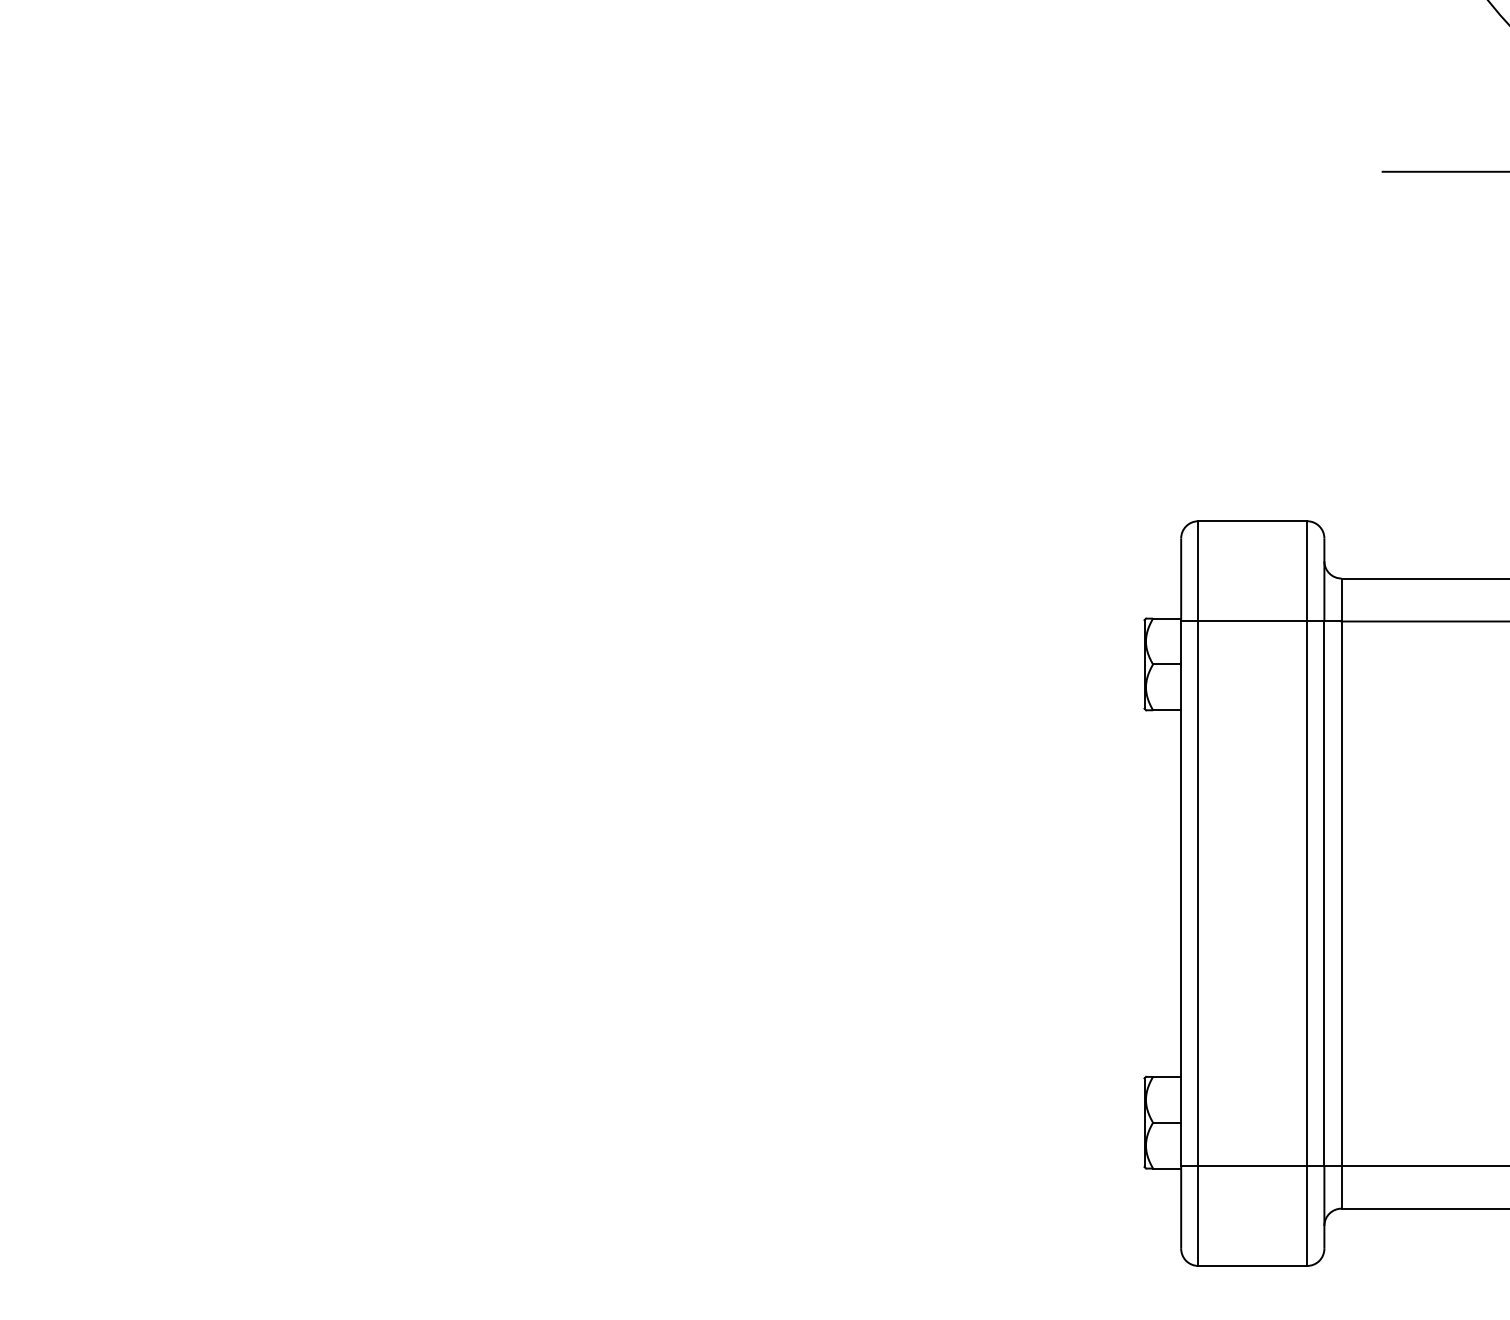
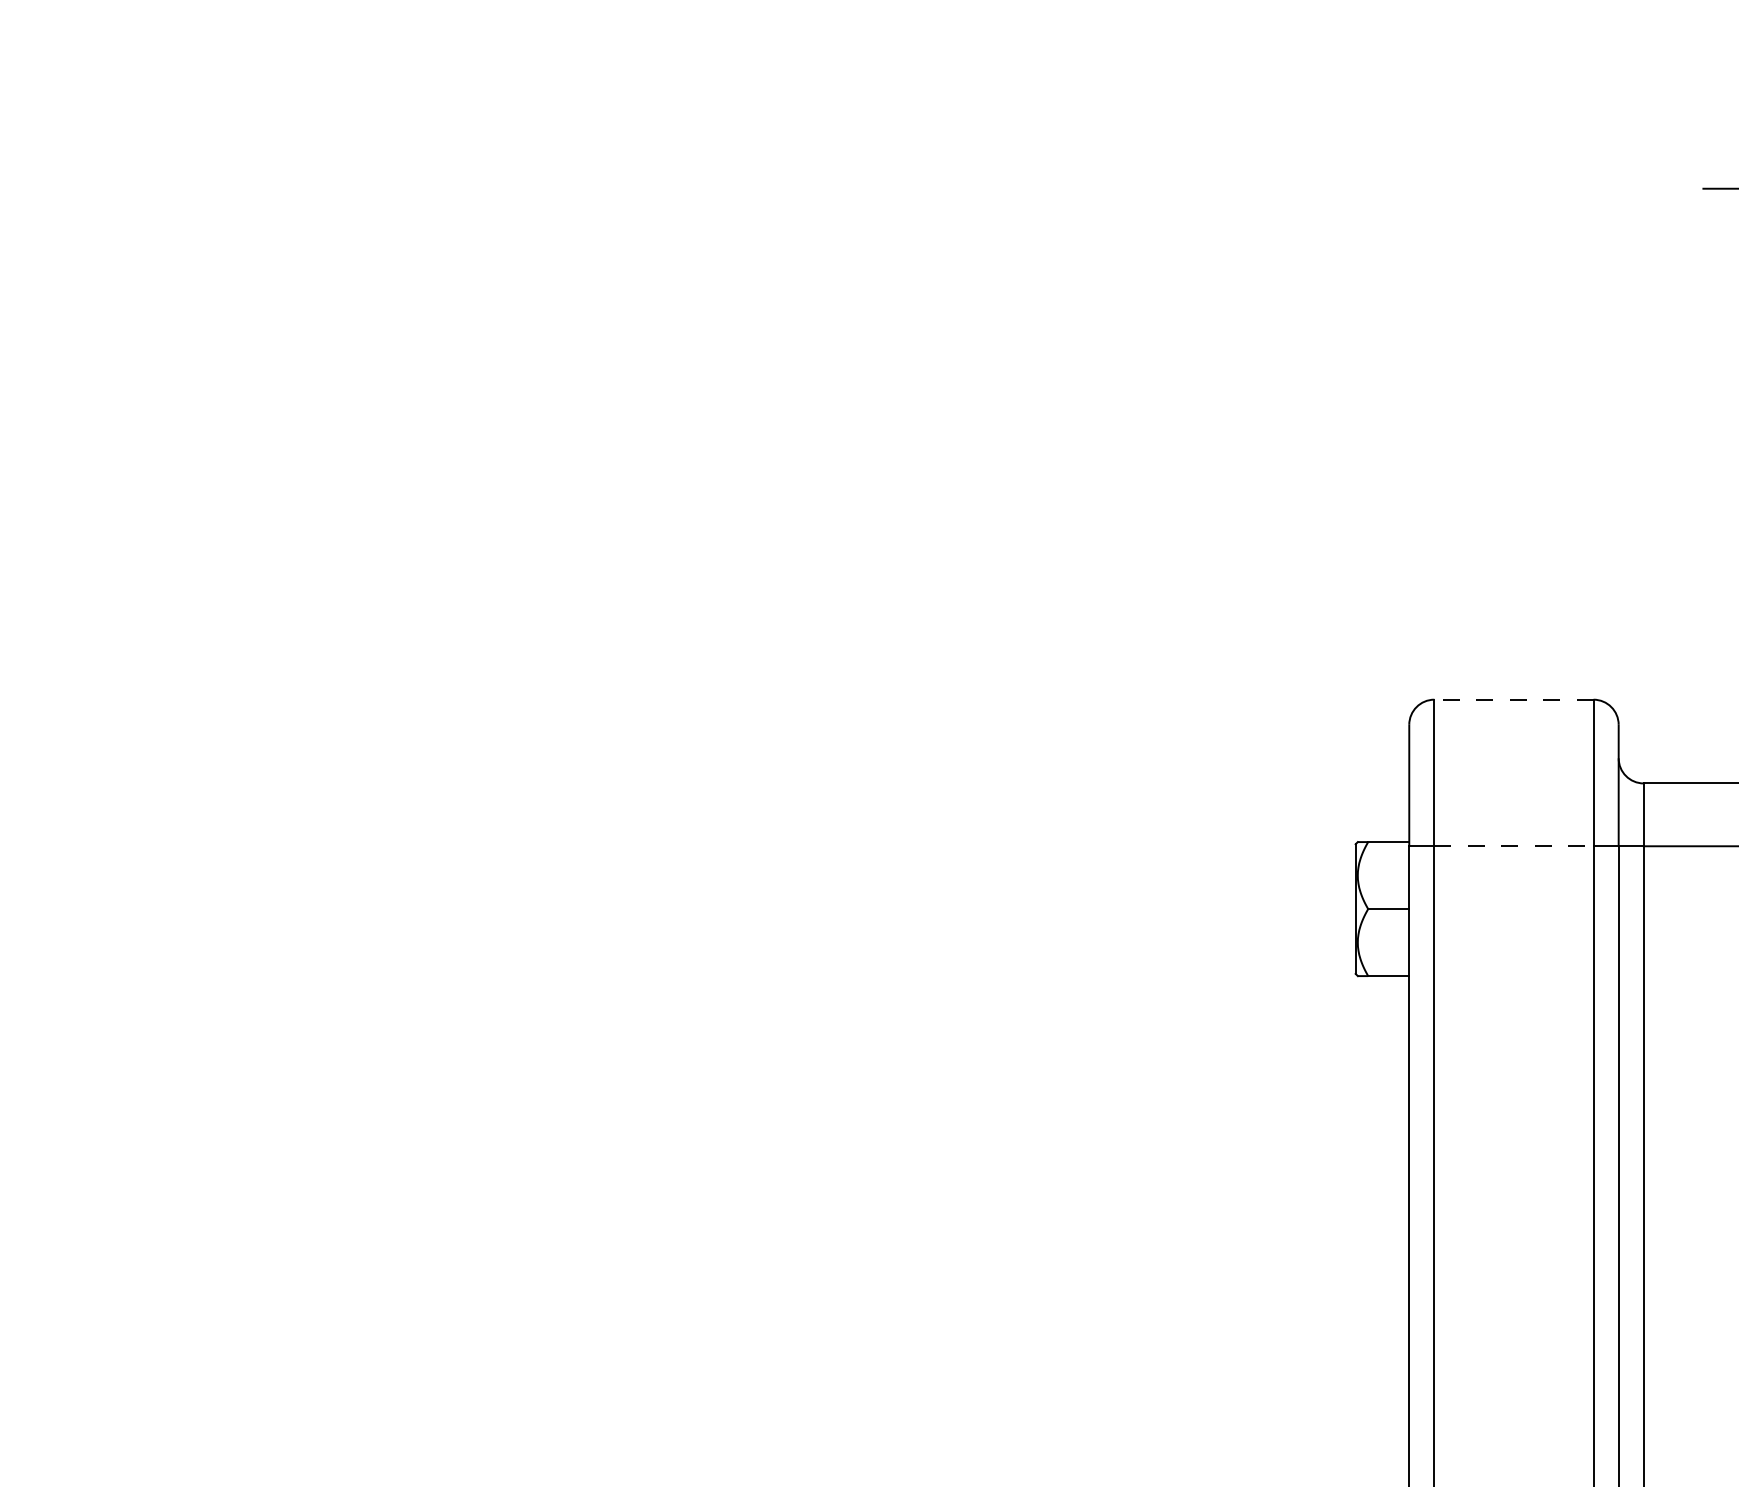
line: (1252, 521) -> (1513, 700), solid -> dashed
line: (1253, 621) -> (1515, 846), solid -> dashed

